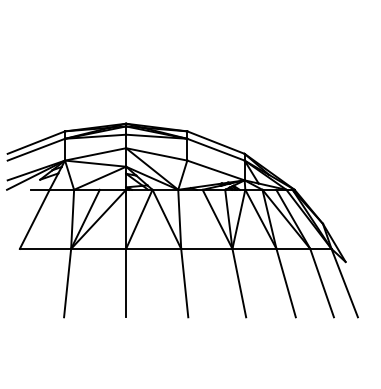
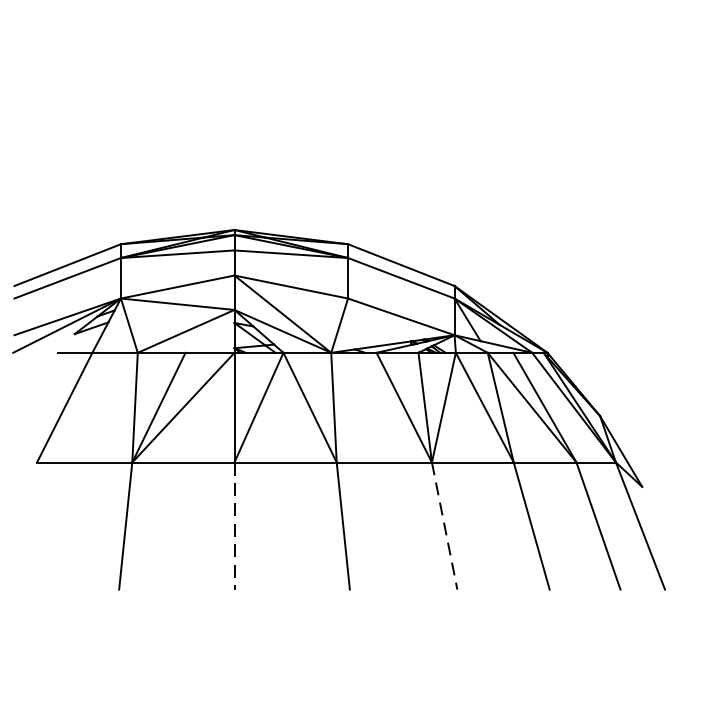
line: (126, 283) -> (235, 526), solid -> dashed
line: (239, 283) -> (445, 526), solid -> dashed

